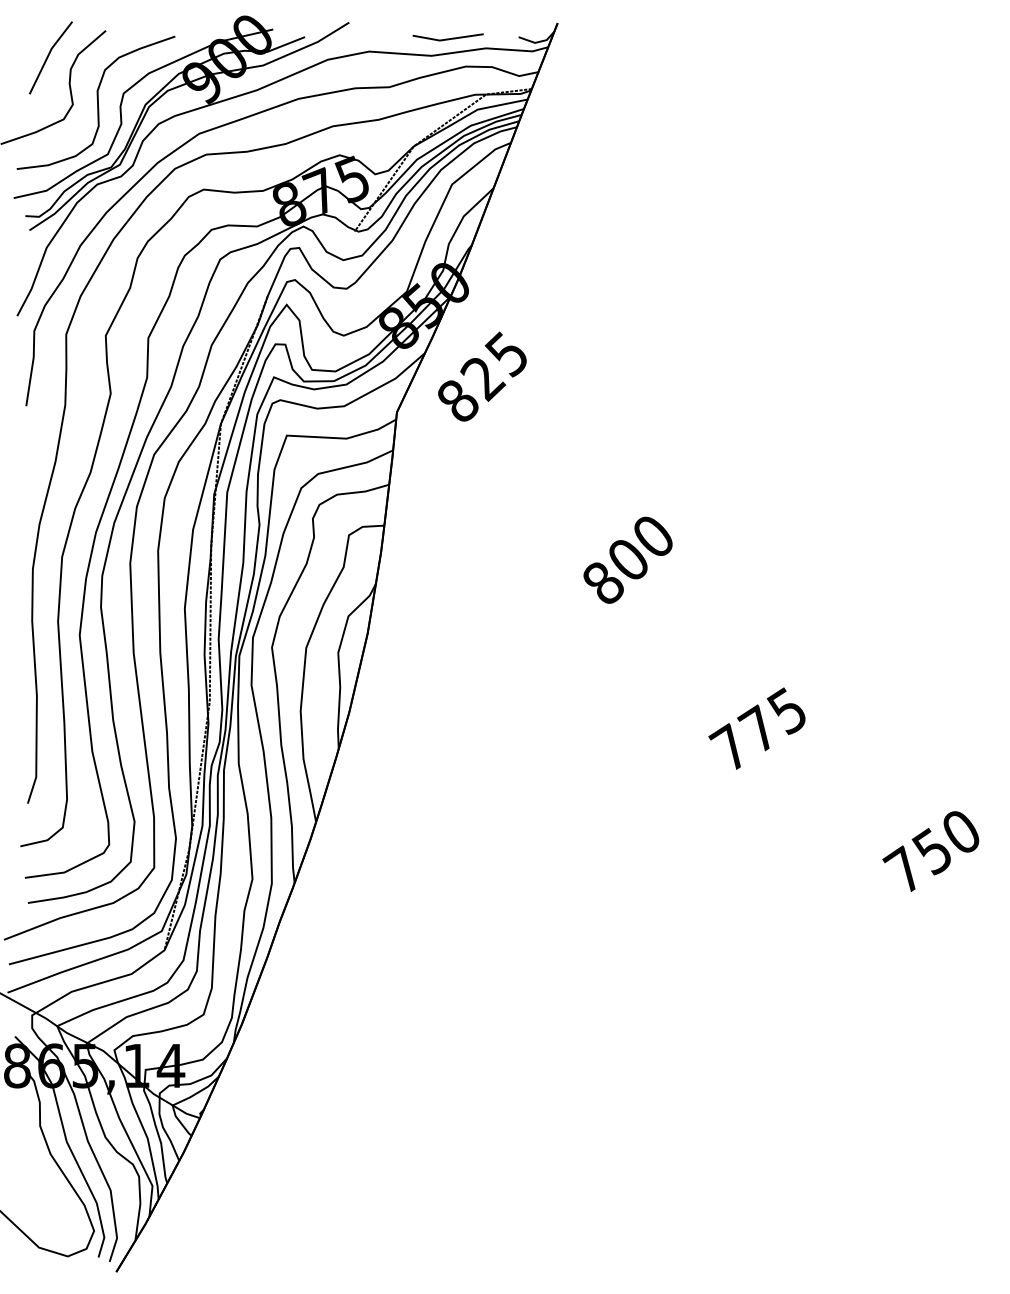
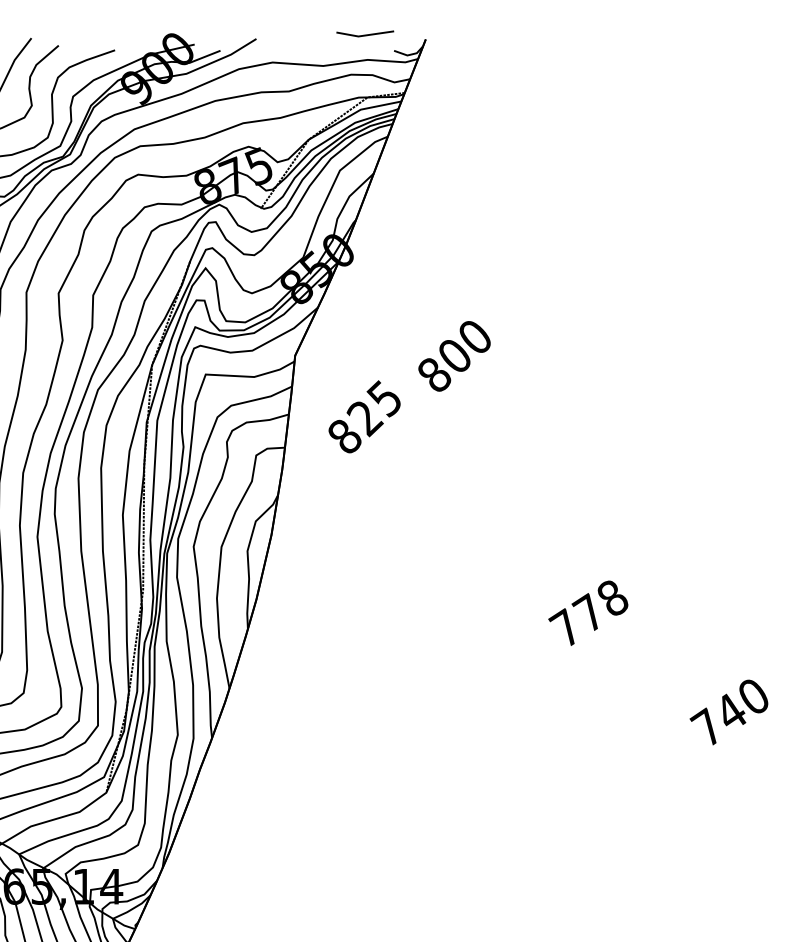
line: (447, 38) -> (364, 34), moved
text: (482, 376) -> (364, 416), moved
text: (627, 559) -> (454, 355), moved
text: (786, 710) -> (611, 597), 775 -> 778
text: (931, 851) -> (729, 712), 750 -> 740

